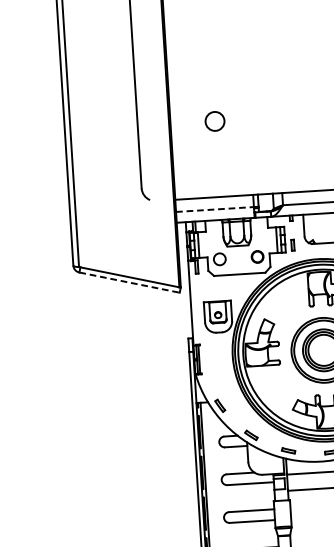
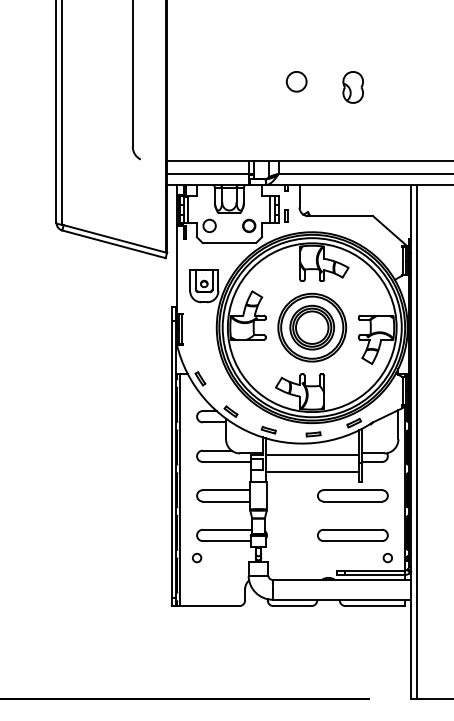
circle: (214, 121) -> (296, 81), moved
line: (214, 209) -> (207, 173), dashed -> solid
line: (130, 282) -> (114, 244), dashed -> solid

